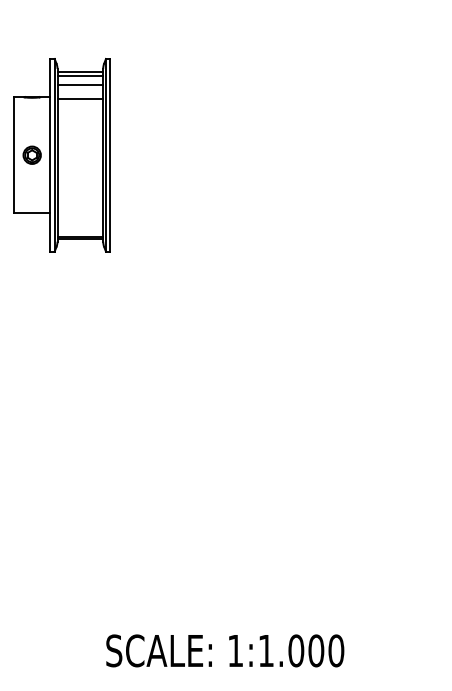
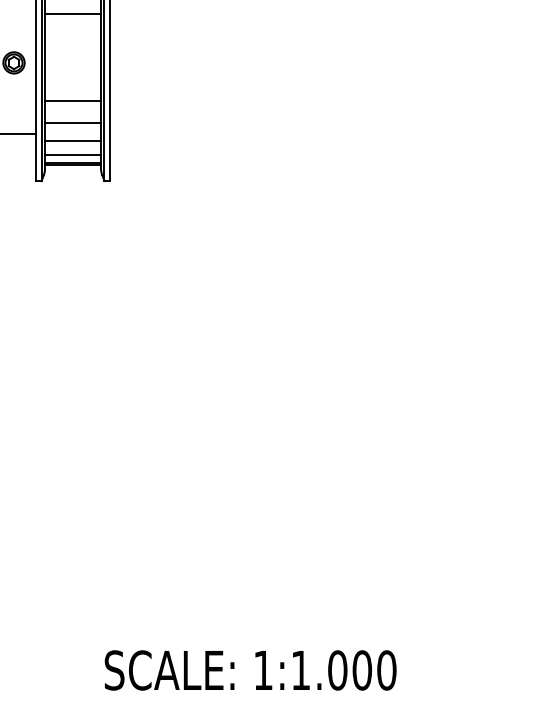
line: (80, 115) -> (73, 14), added
line: (80, 186) -> (73, 101), added
line: (80, 204) -> (73, 123), added
line: (80, 219) -> (73, 141), added
line: (80, 230) -> (73, 155), added

